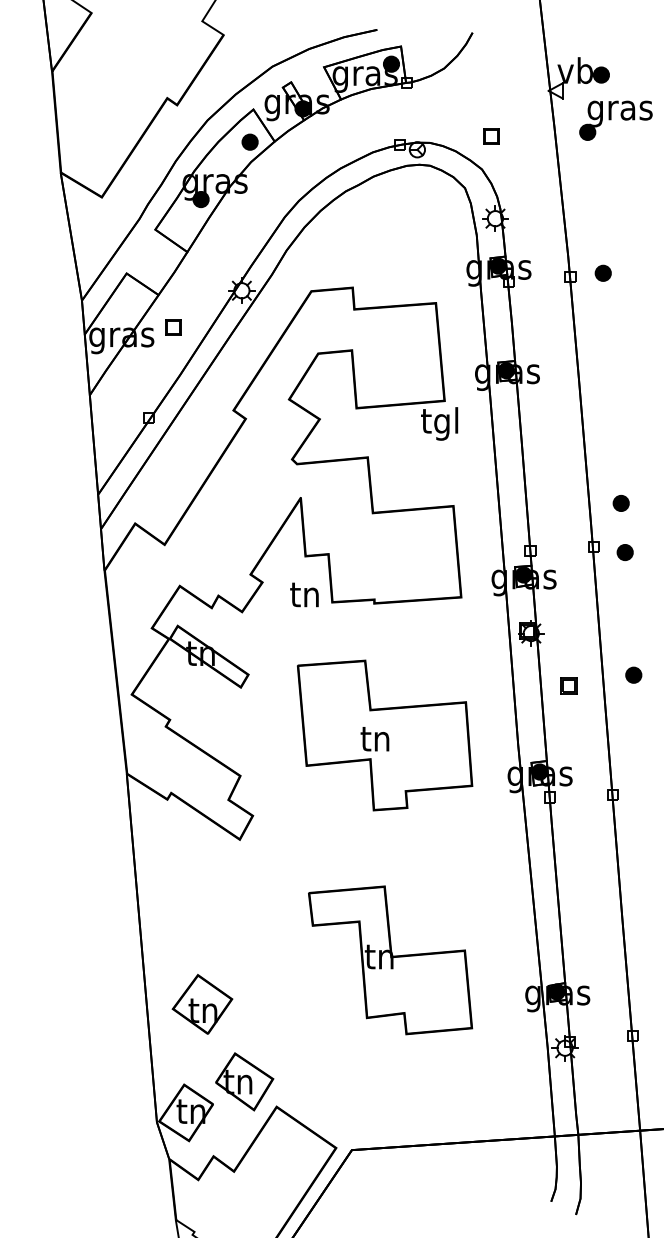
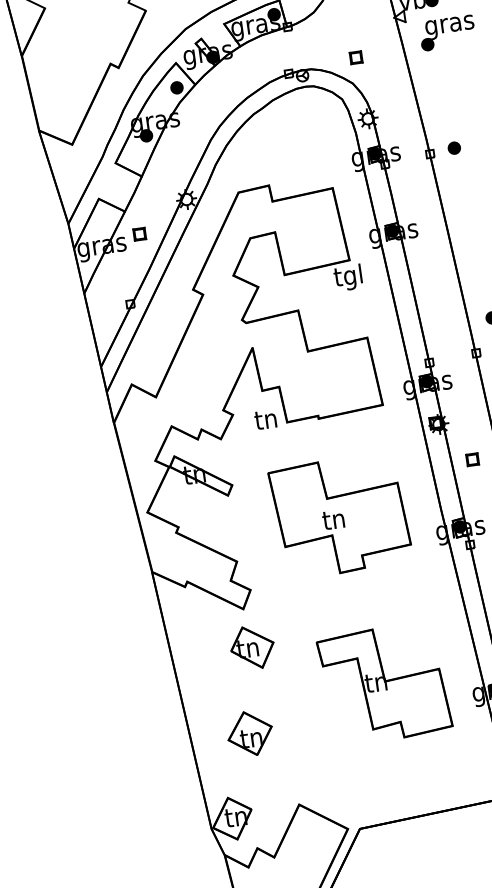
part: (390, 960) -> (384, 684), moved
part: (202, 1004) -> (250, 733), moved
part: (244, 1081) -> (252, 647), moved

